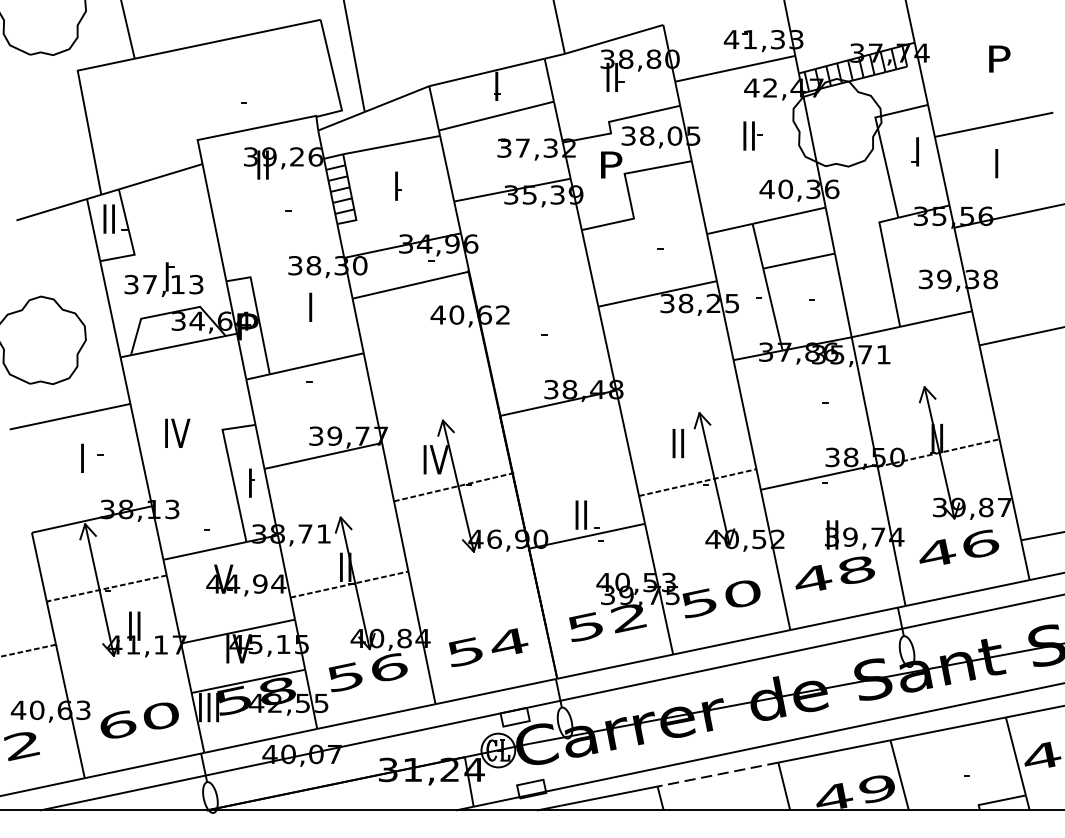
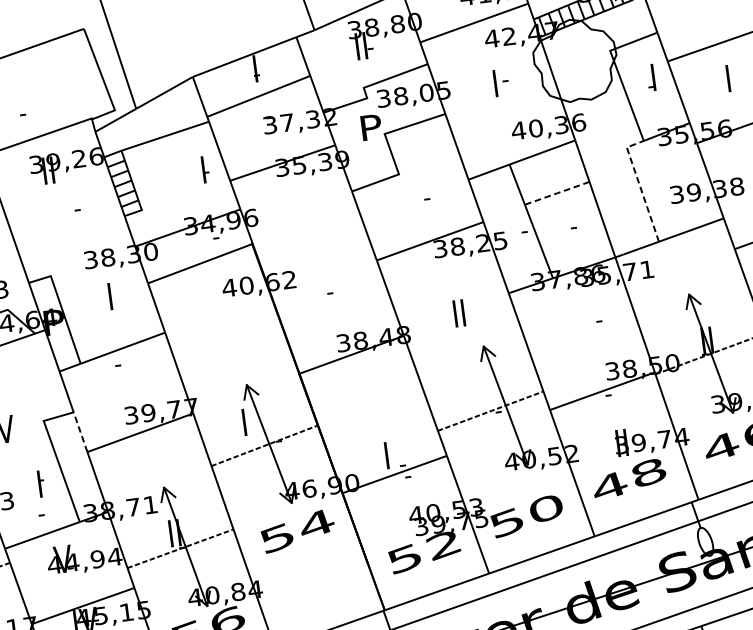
text: (748, 135) -> (494, 83), II -> I
part: (398, 185) -> (205, 168), moved
line: (799, 261) -> (557, 193), solid -> dashed
line: (887, 264) -> (639, 185), solid -> dashed
text: (677, 443) -> (458, 313), moved
line: (259, 446) -> (80, 431), solid -> dashed
text: (435, 459) -> (244, 422), IV -> I
part: (251, 482) -> (40, 483), moved
text: (580, 514) -> (385, 455), II -> I
text: (488, 647) -> (297, 531), moved

